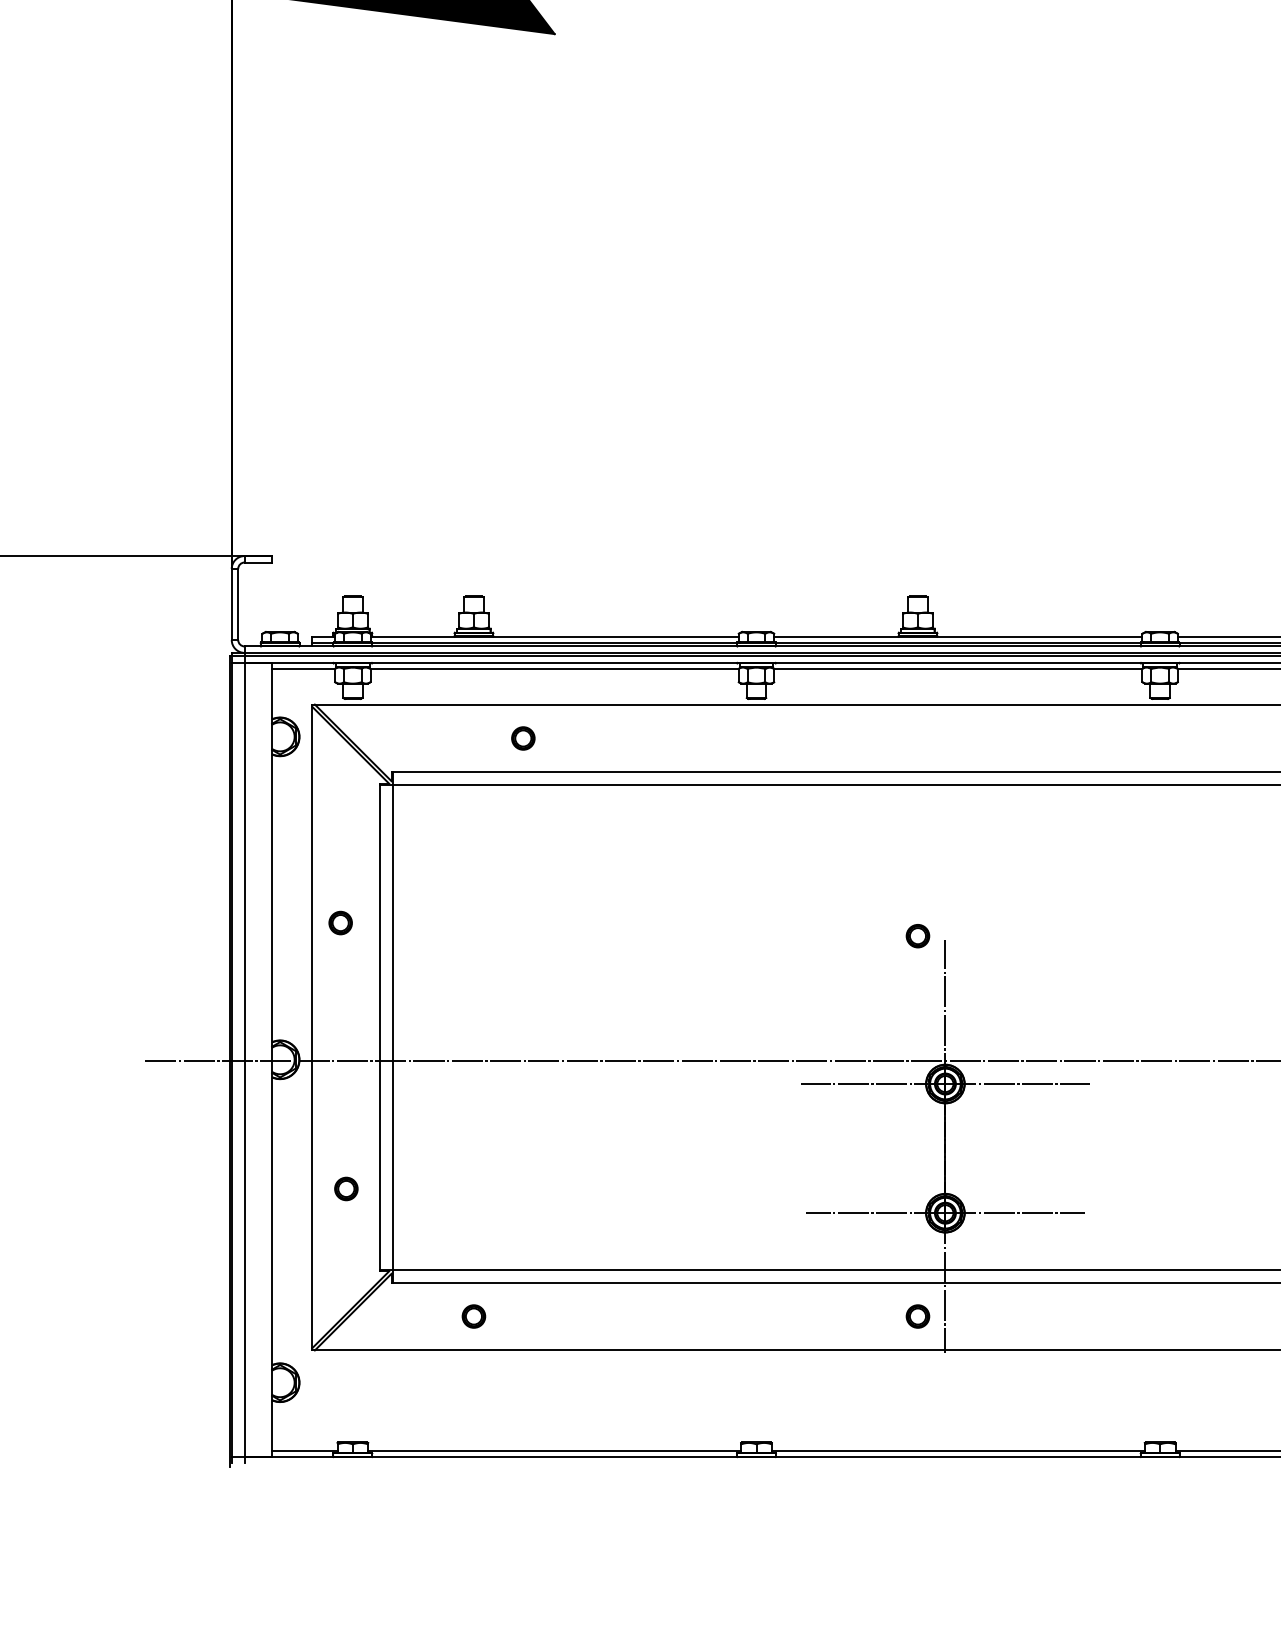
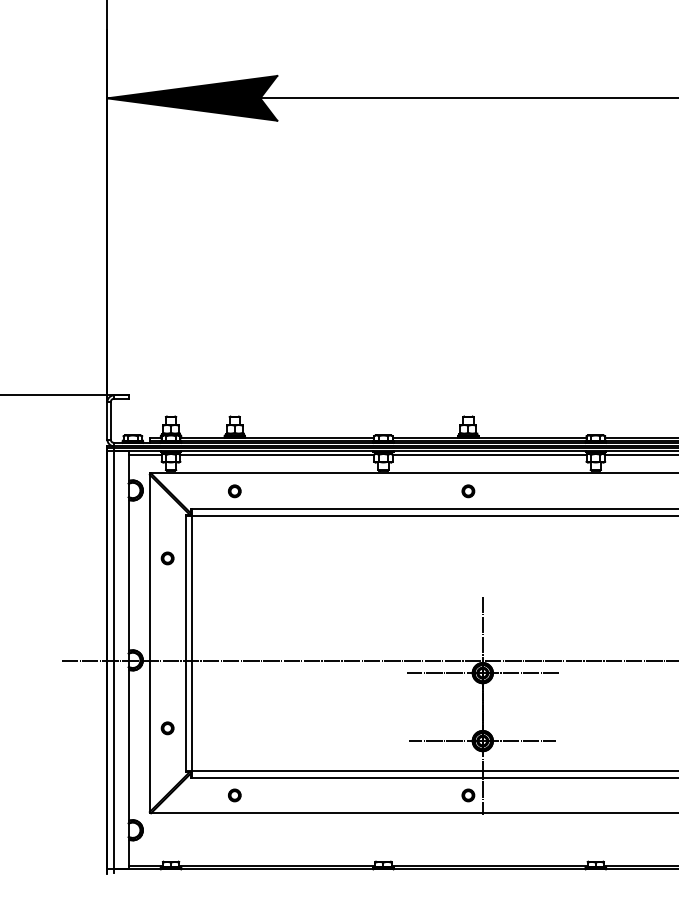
part: (522, 738) -> (234, 491), moved
part: (340, 923) -> (167, 558), moved
part: (918, 936) -> (468, 491), moved

